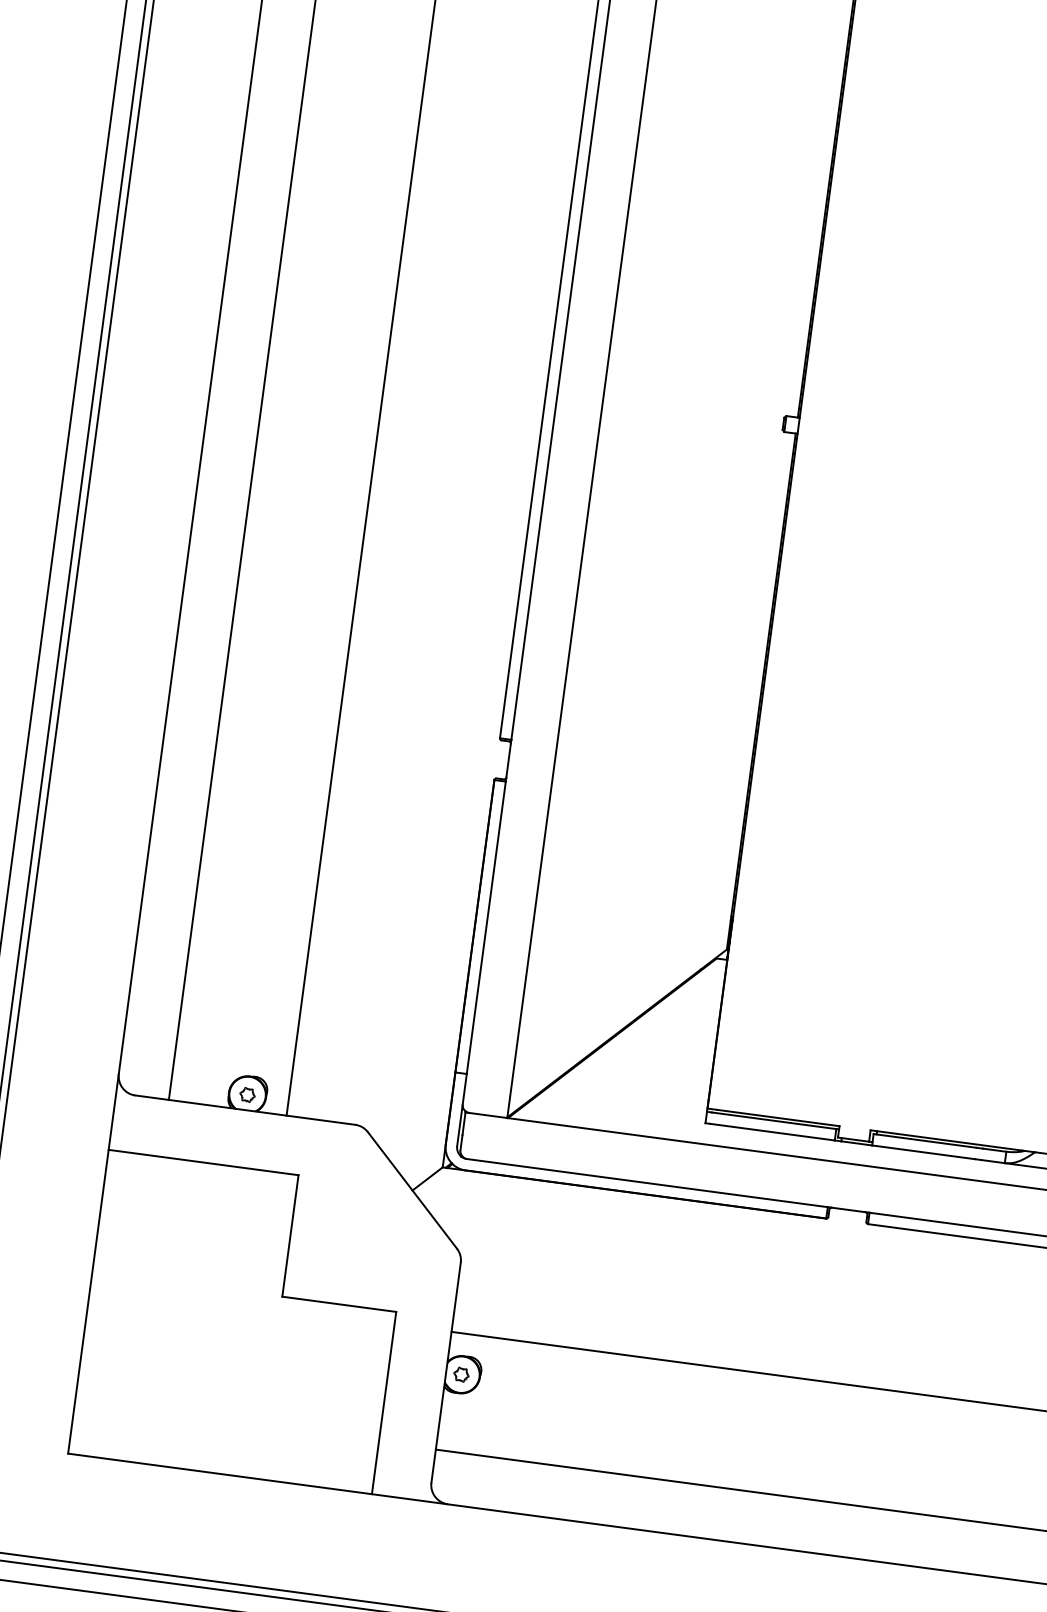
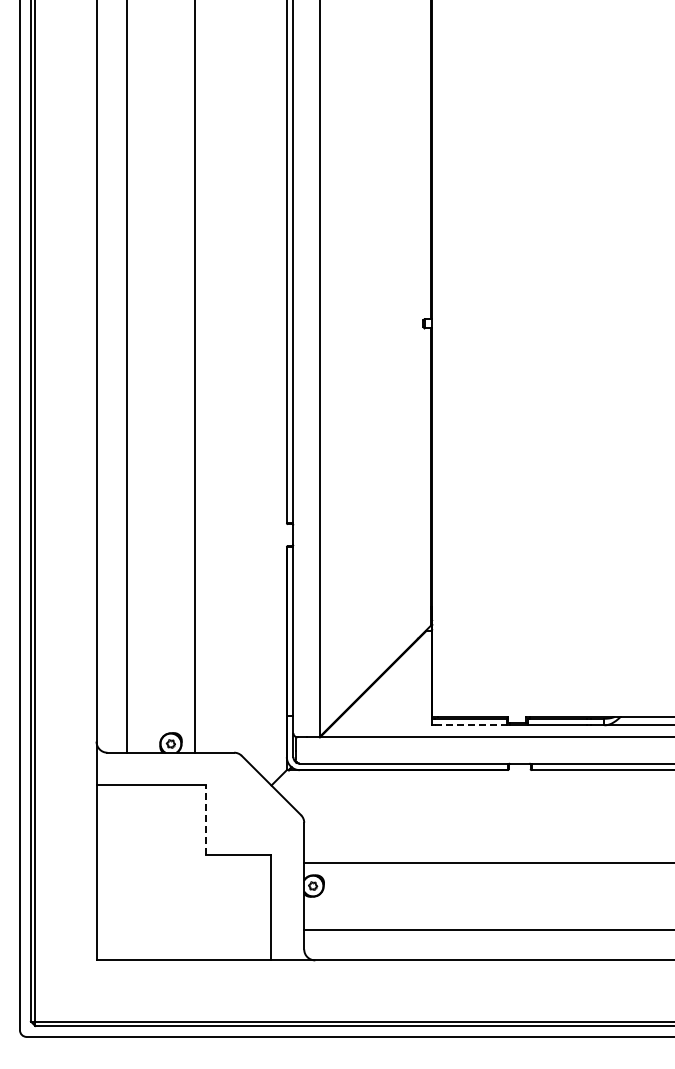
line: (772, 1132) -> (470, 725), solid -> dashed
line: (289, 1235) -> (205, 820), solid -> dashed

